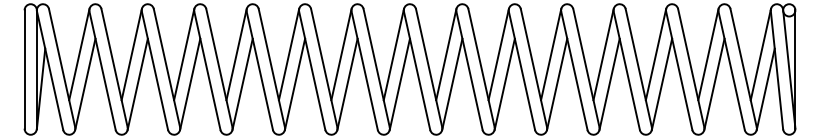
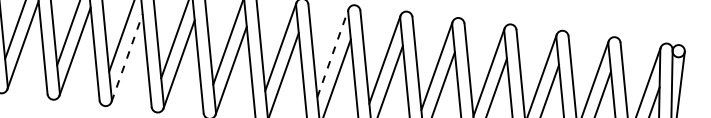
line: (446, 54) -> (333, 53), solid -> dashed
line: (242, 84) -> (126, 58), solid -> dashed

